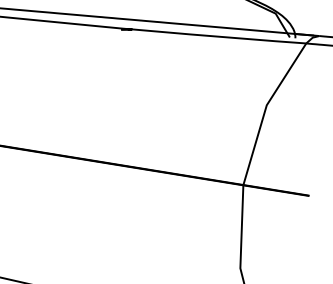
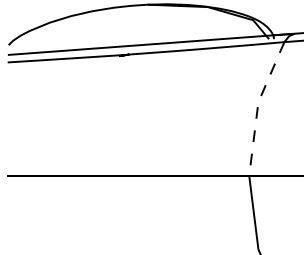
line: (264, 109) -> (257, 106), solid -> dashed

